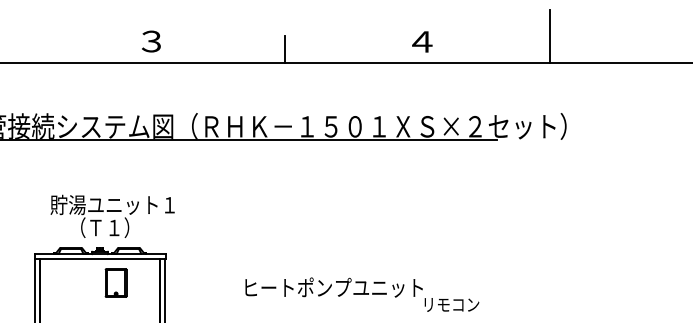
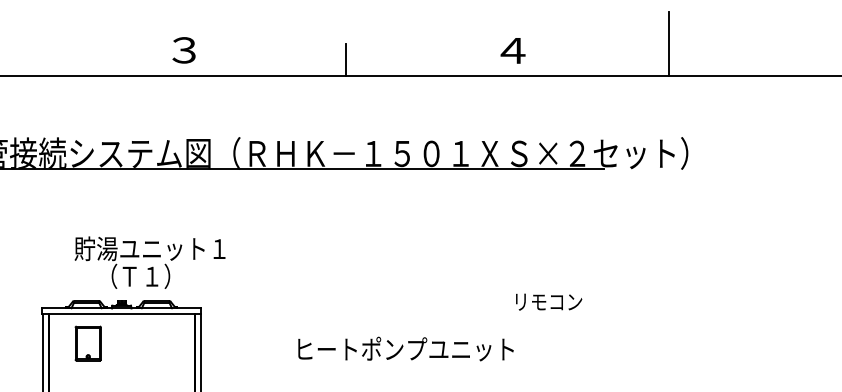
text: (112, 216) -> (149, 262), moved
part: (115, 282) -> (87, 343), moved
text: (452, 304) -> (549, 301), moved

